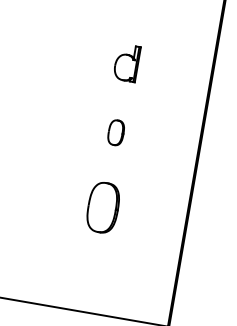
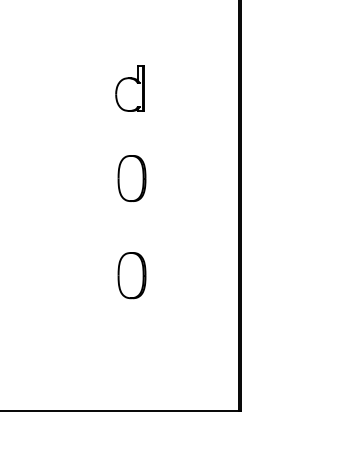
part: (115, 132) -> (131, 178), size x1.43
part: (102, 207) -> (131, 275), size x0.71

